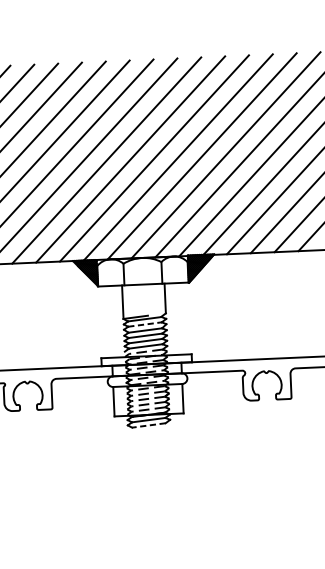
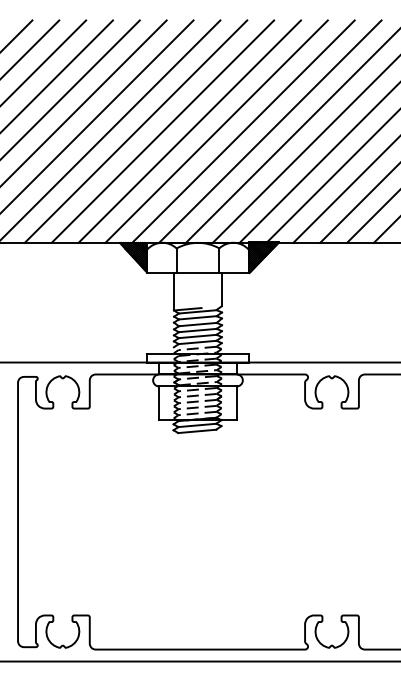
line: (145, 324) -> (198, 317), dashed -> solid
line: (148, 425) -> (196, 431), dashed -> solid

